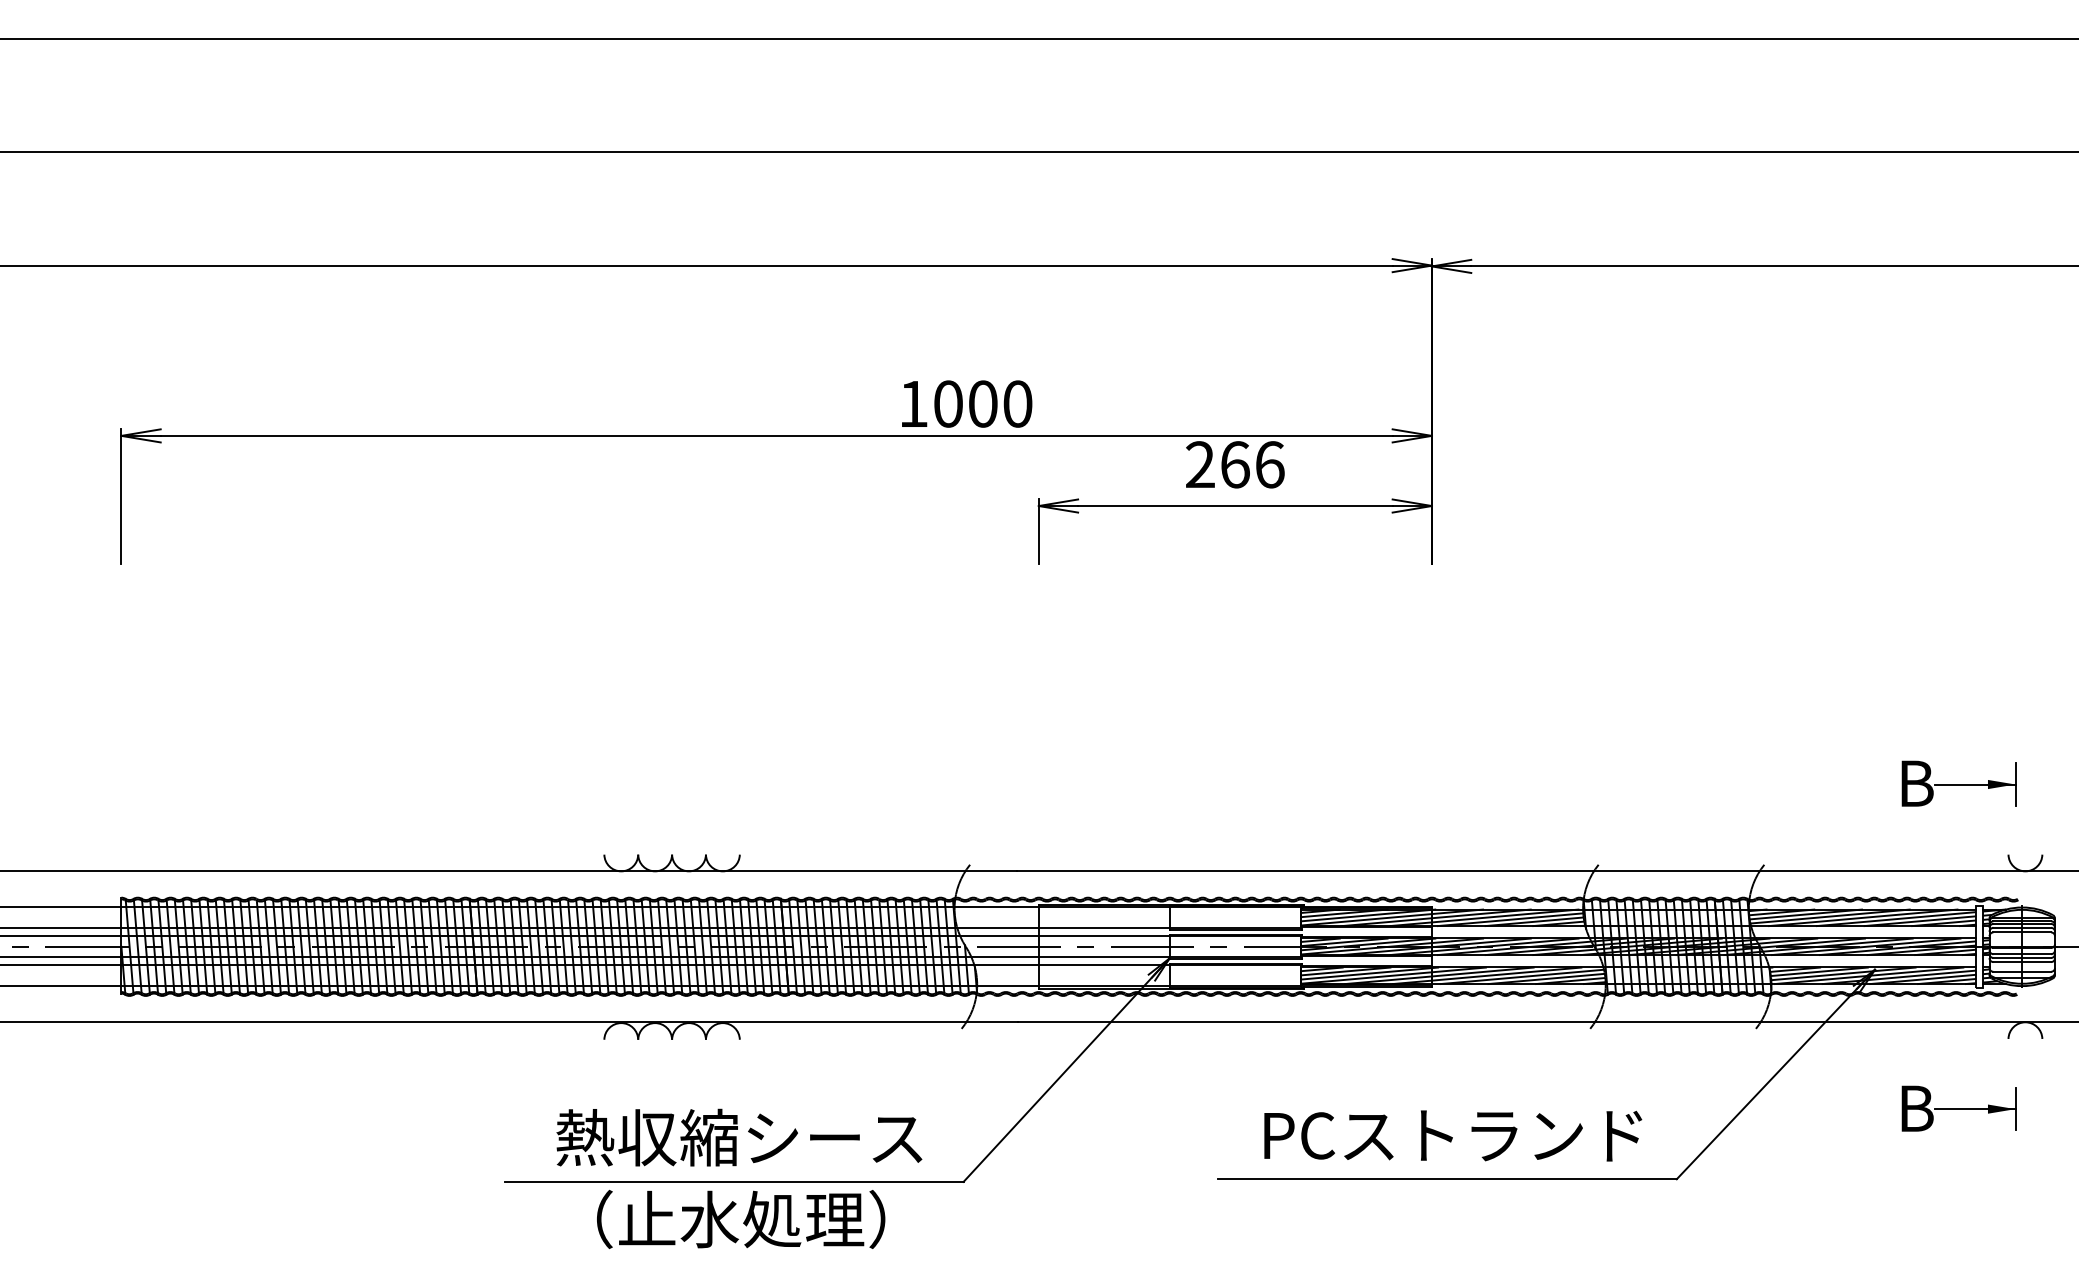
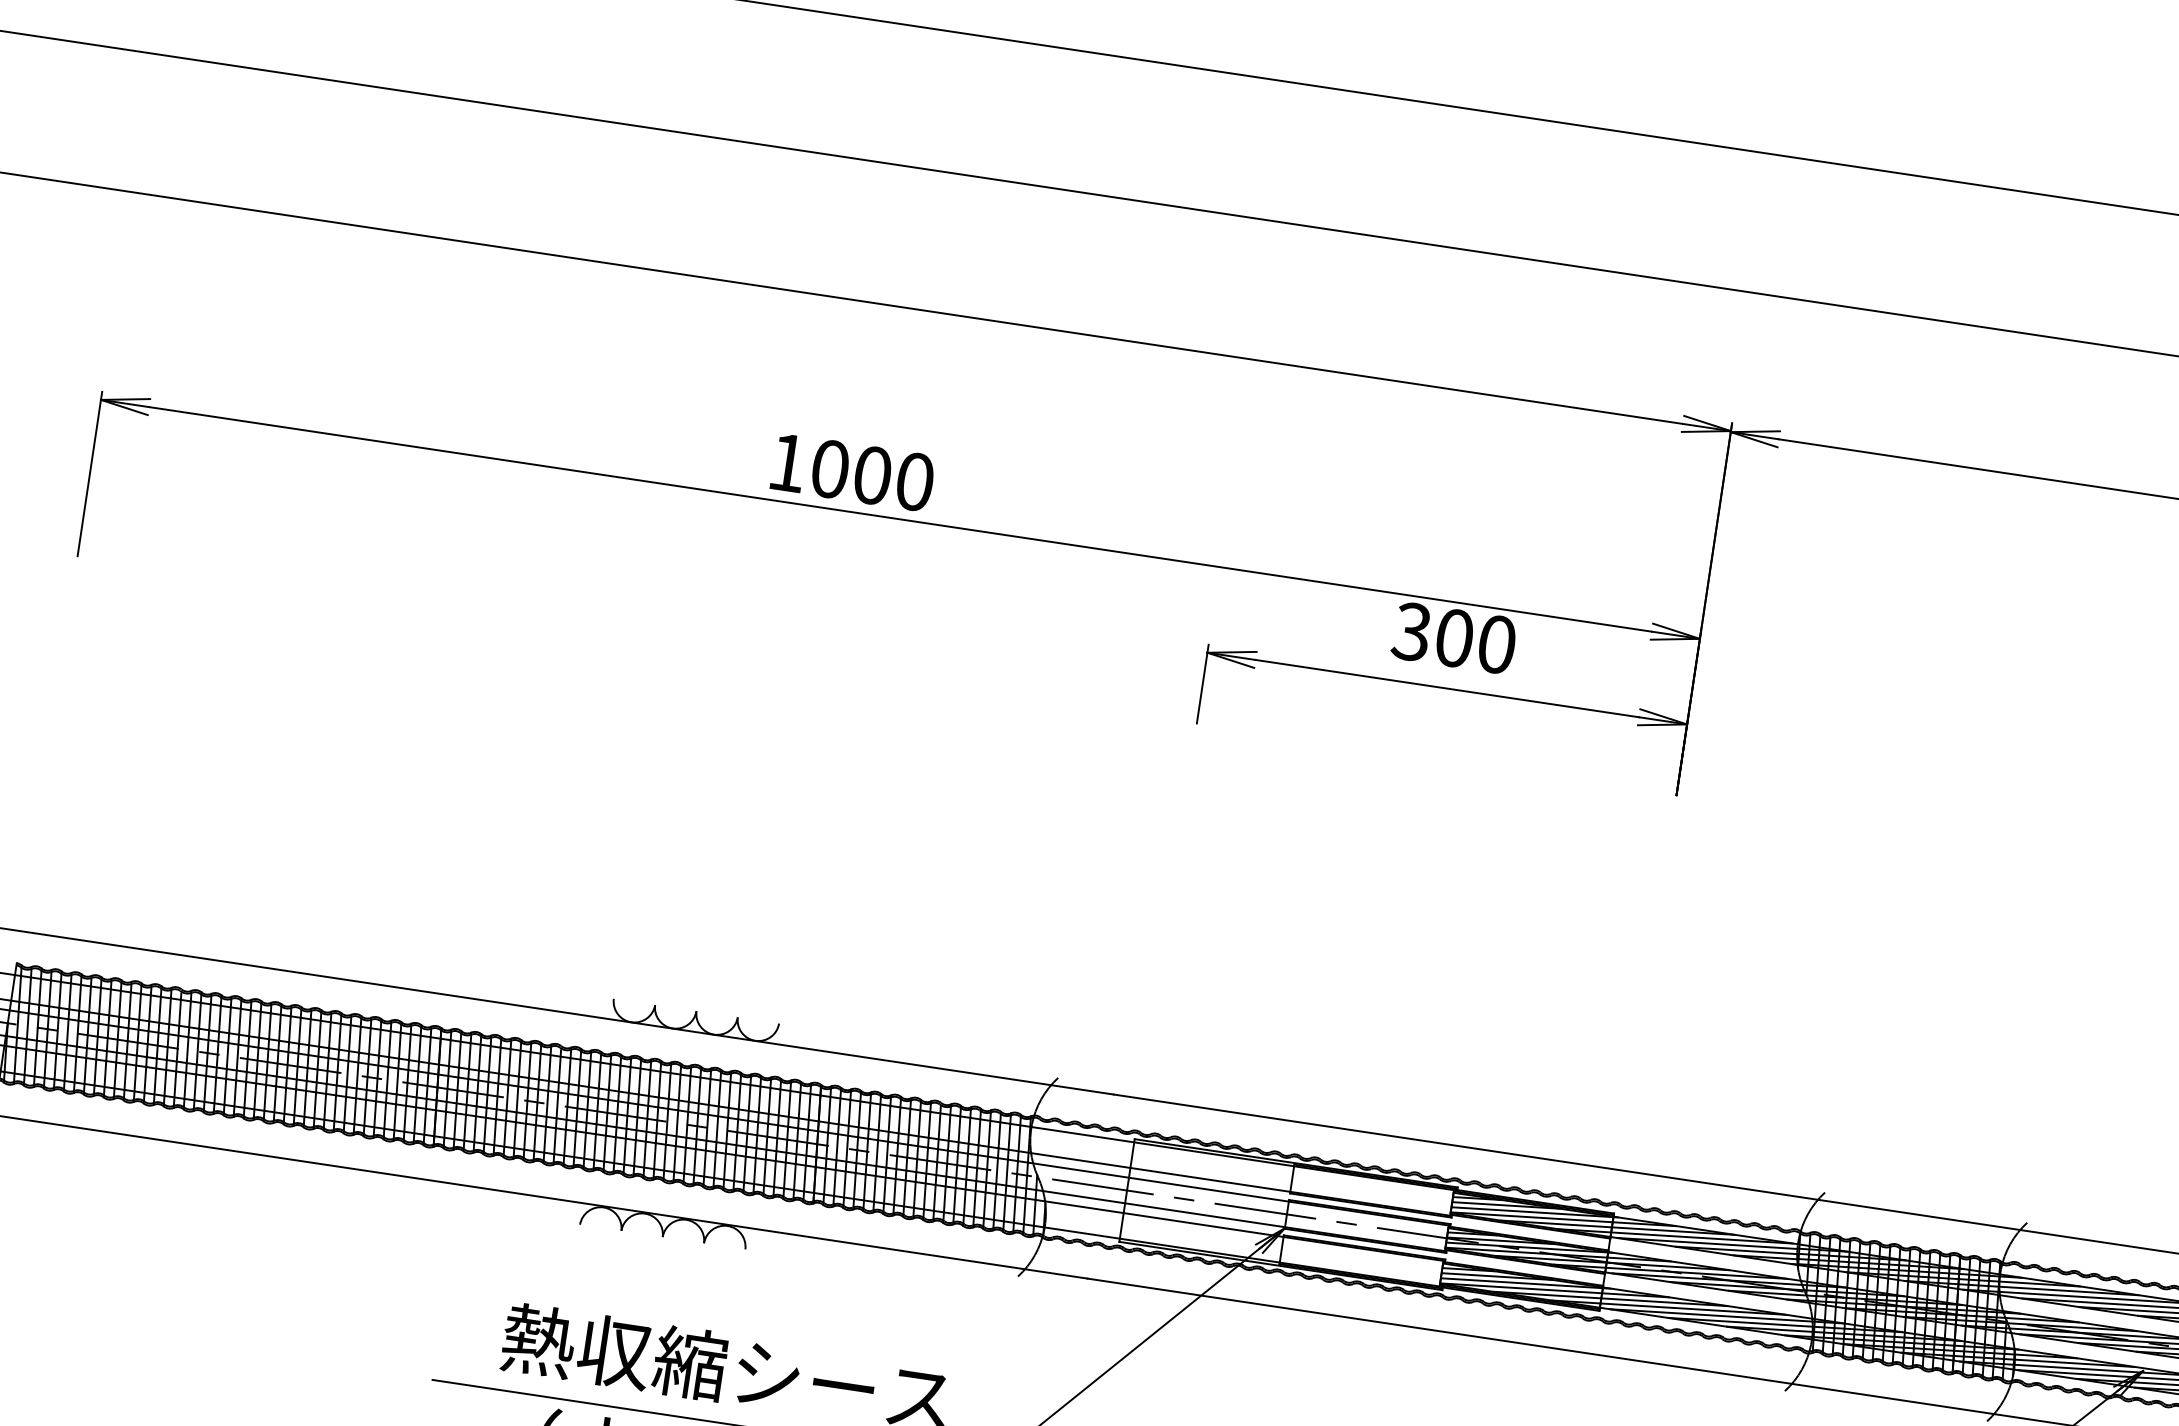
text: (967, 403) -> (853, 471), moved
text: (1234, 464) -> (1453, 637), 266 -> 300
hatch: (1666, 917) -> (1898, 1269), added
hatch: (1687, 975) -> (1913, 1343), added

